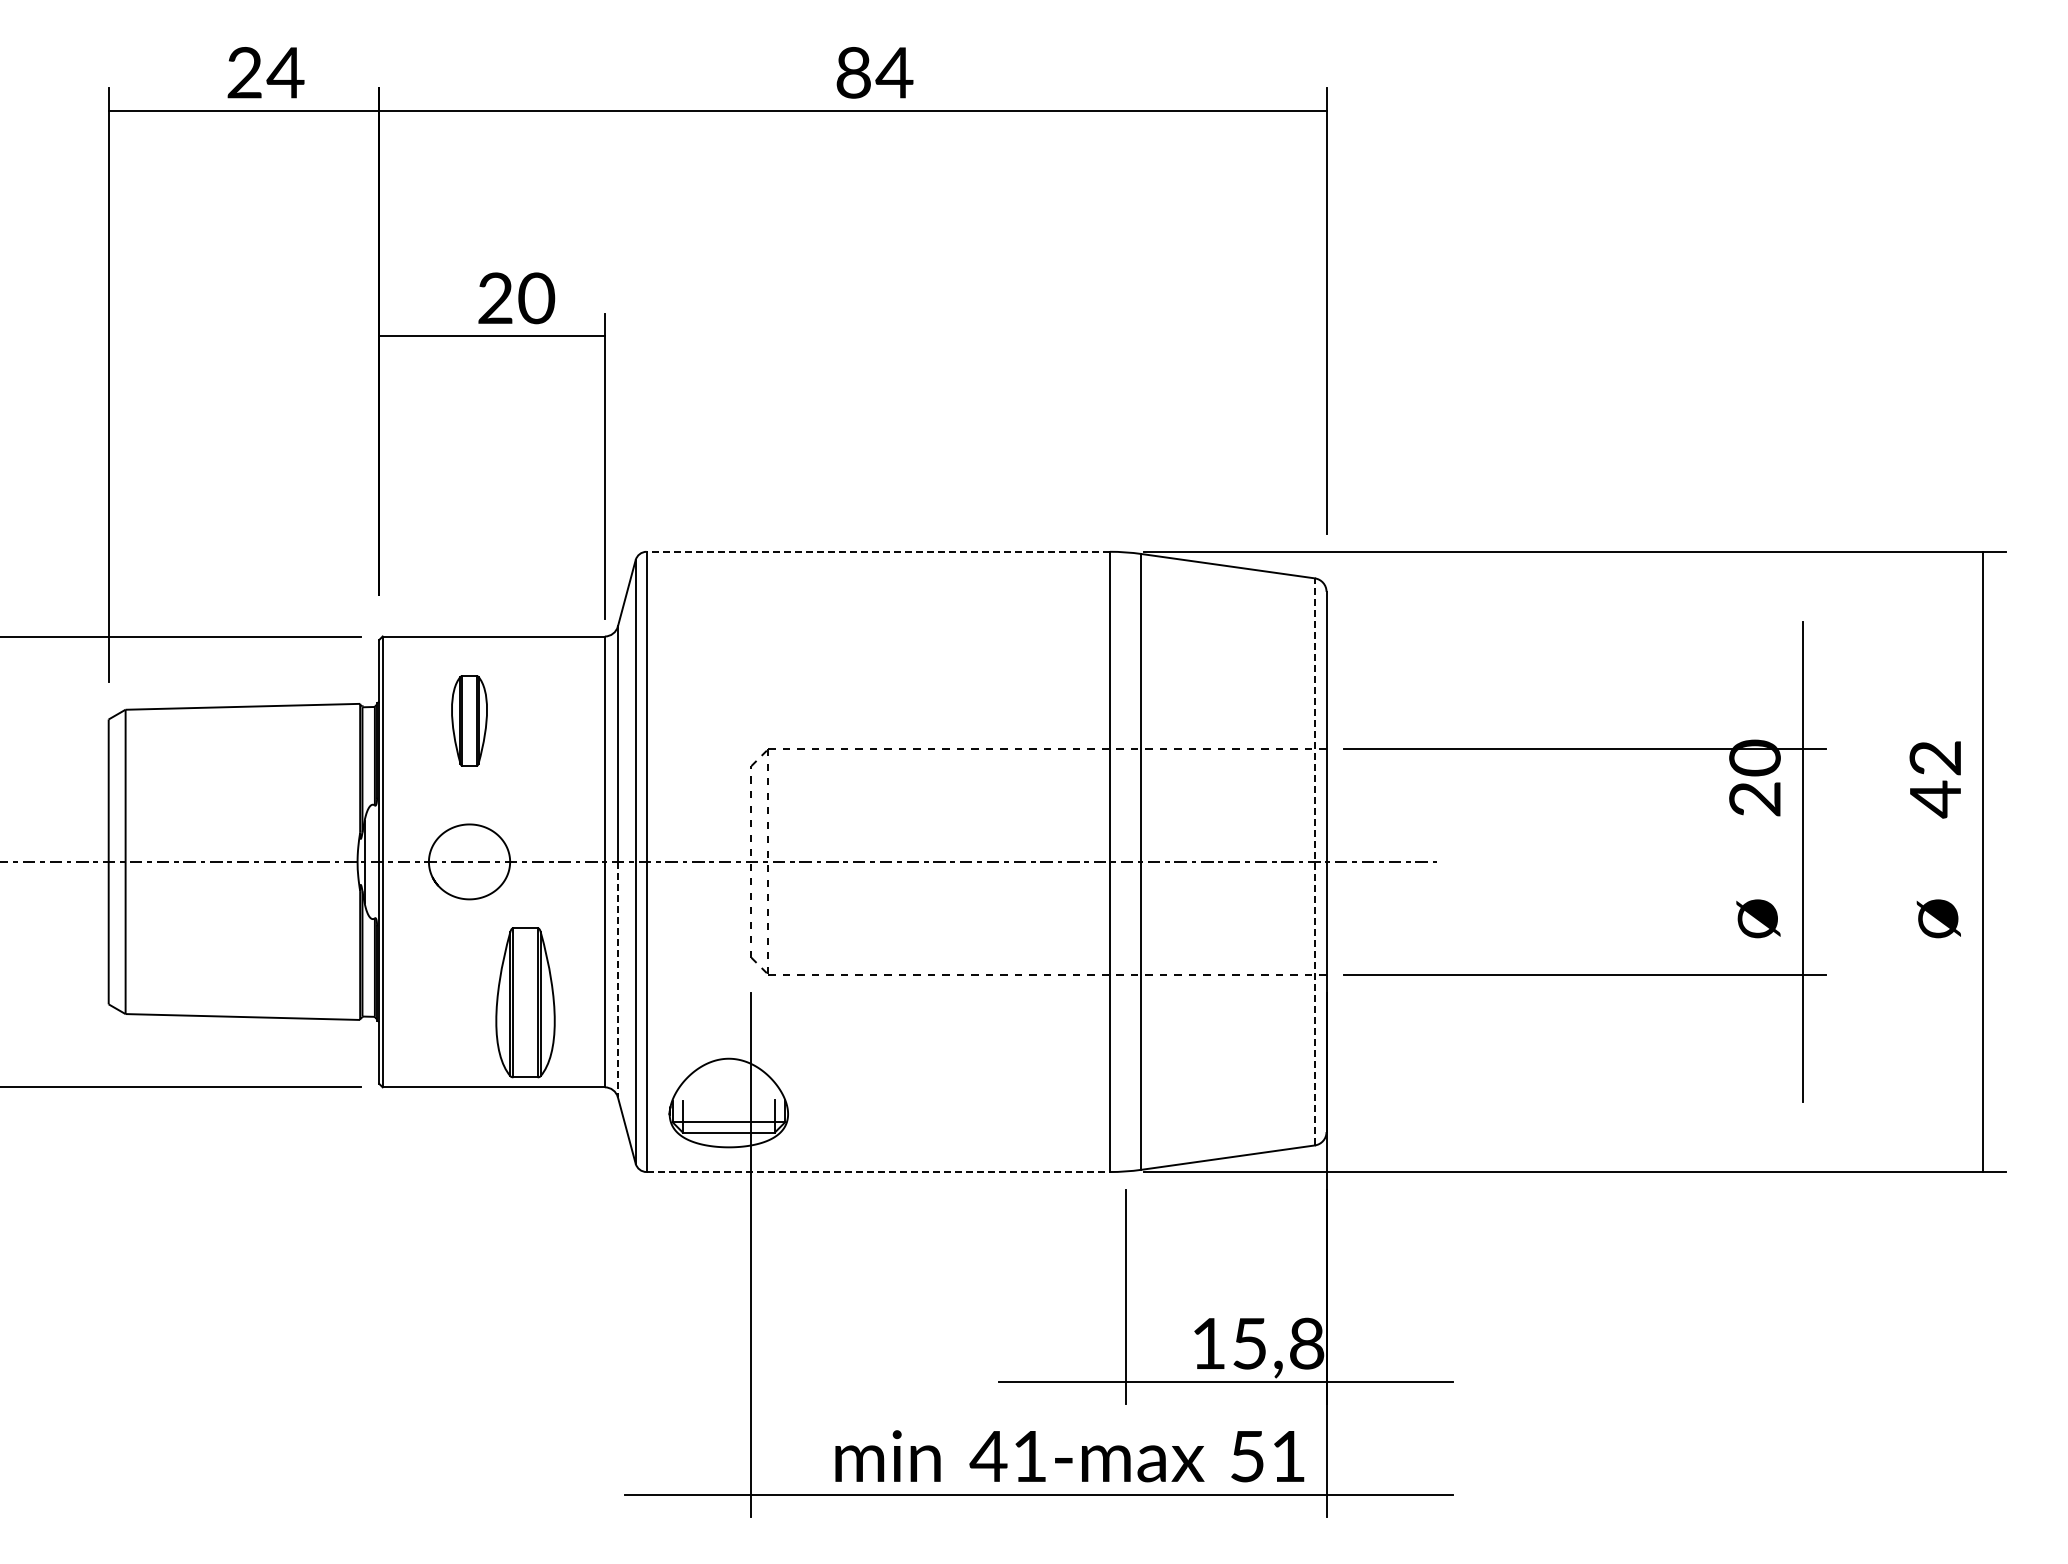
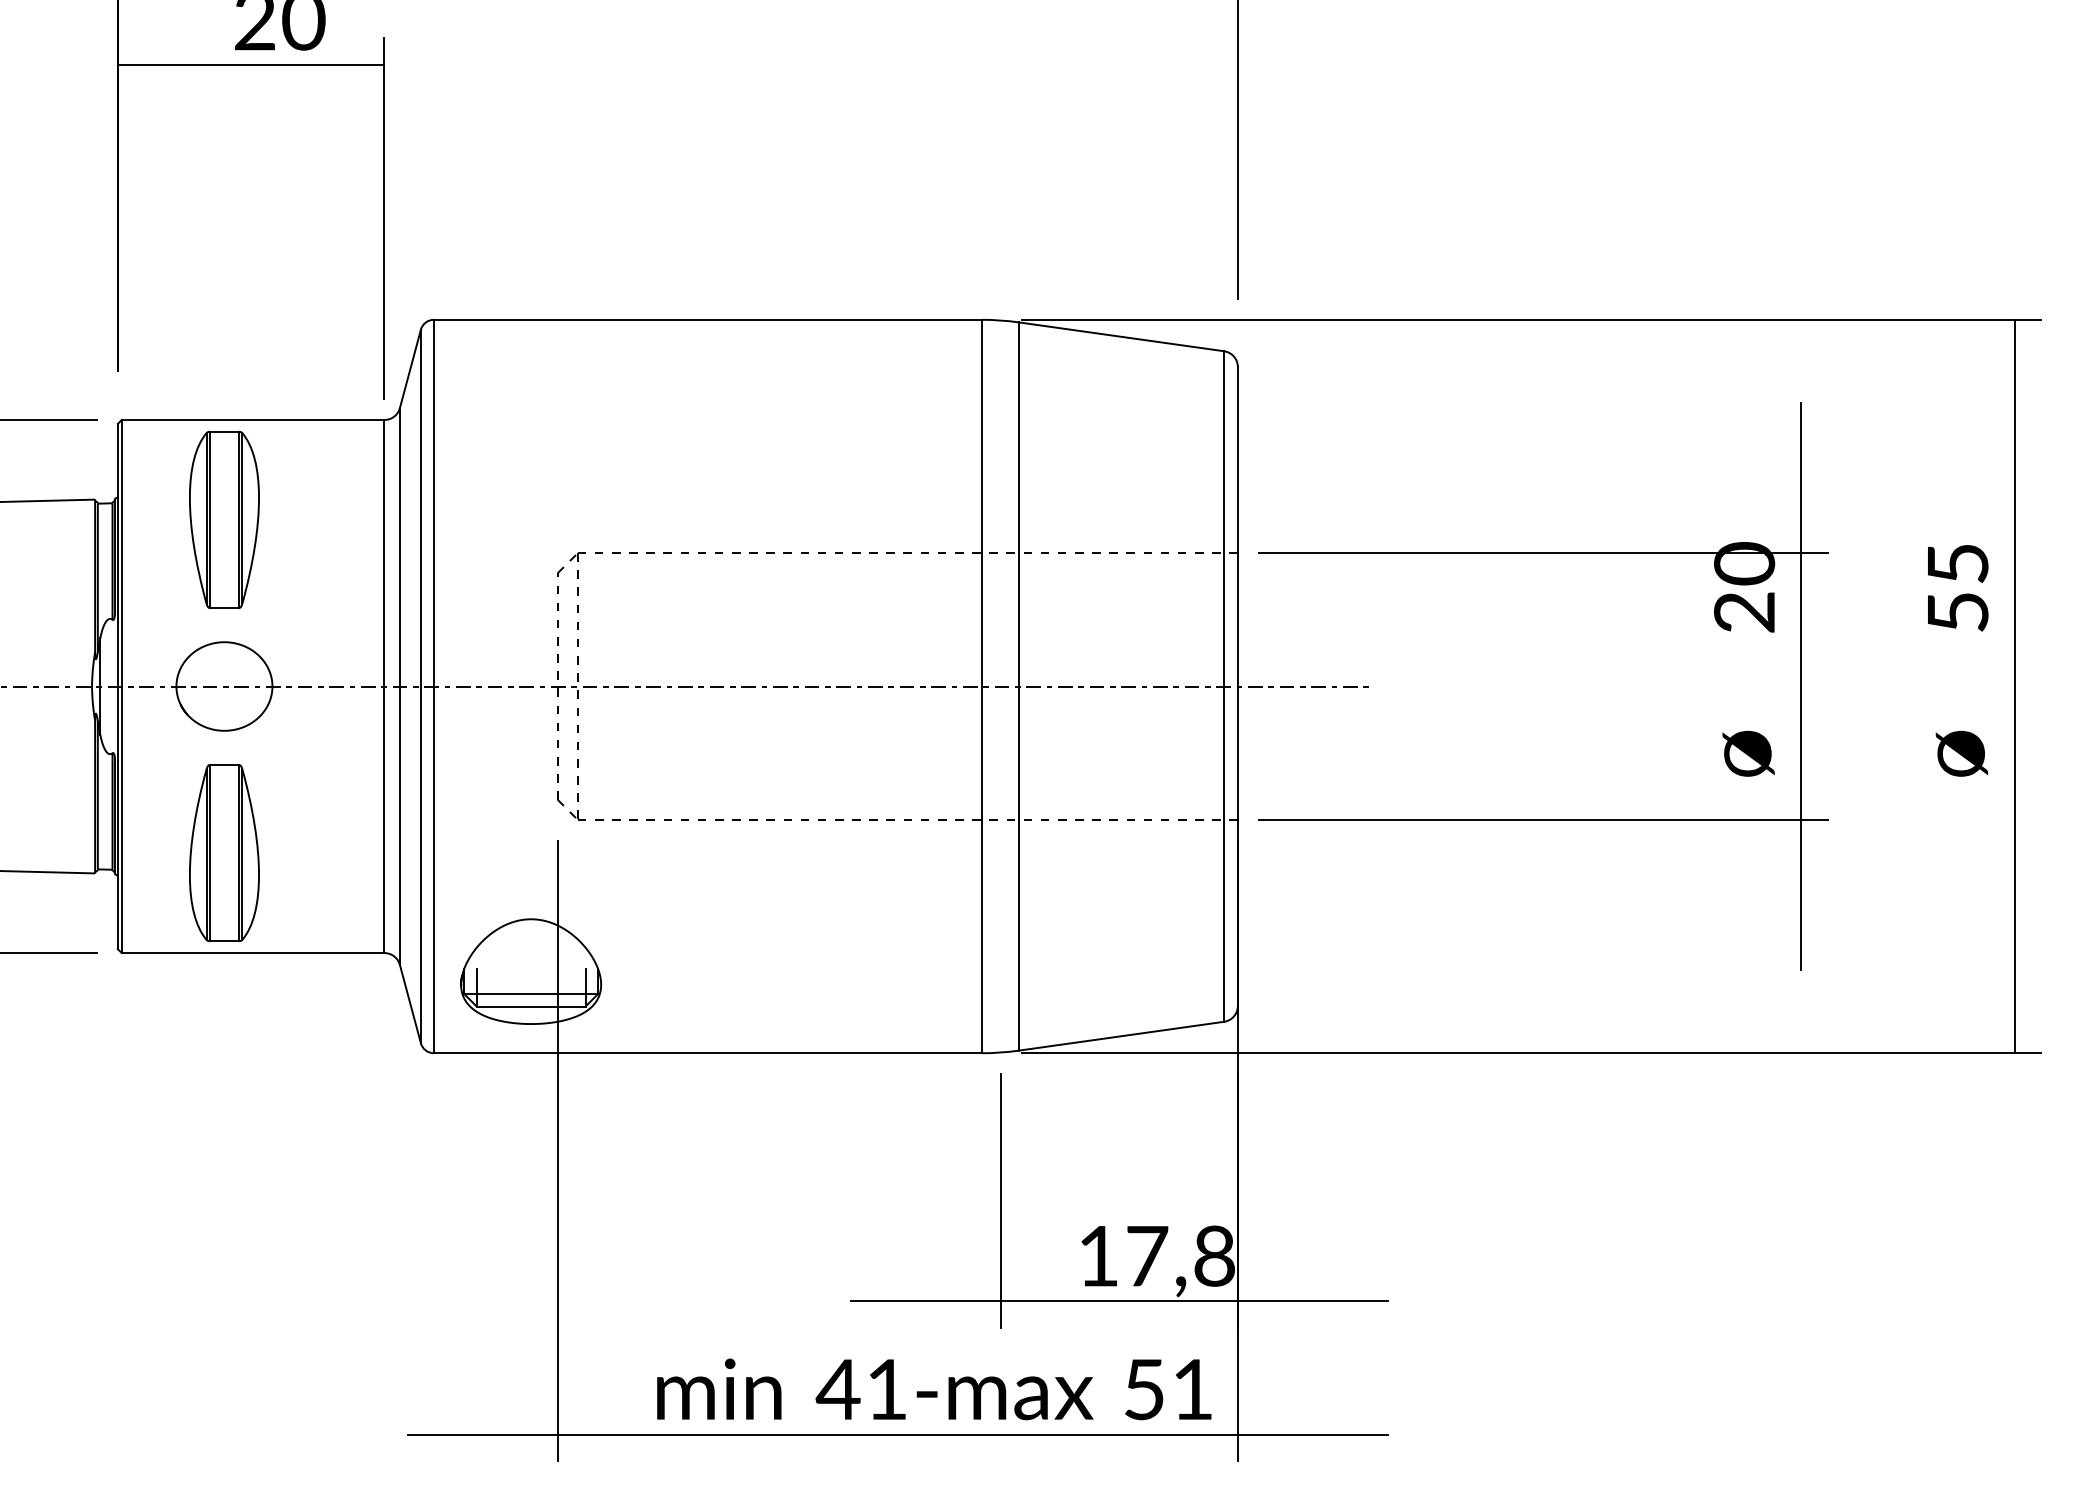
line: (878, 551) -> (708, 319), dashed -> solid
part: (469, 720) -> (224, 519), size x1.67
text: (1935, 779) -> (1957, 589), 42 -> 55
line: (1314, 861) -> (1223, 686), dashed -> solid
line: (617, 979) -> (399, 825), dashed -> solid
part: (525, 1002) -> (224, 852), moved
line: (878, 1172) -> (708, 1053), dashed -> solid
text: (1250, 1343) -> (1147, 1255), 15,8 -> 17,8

